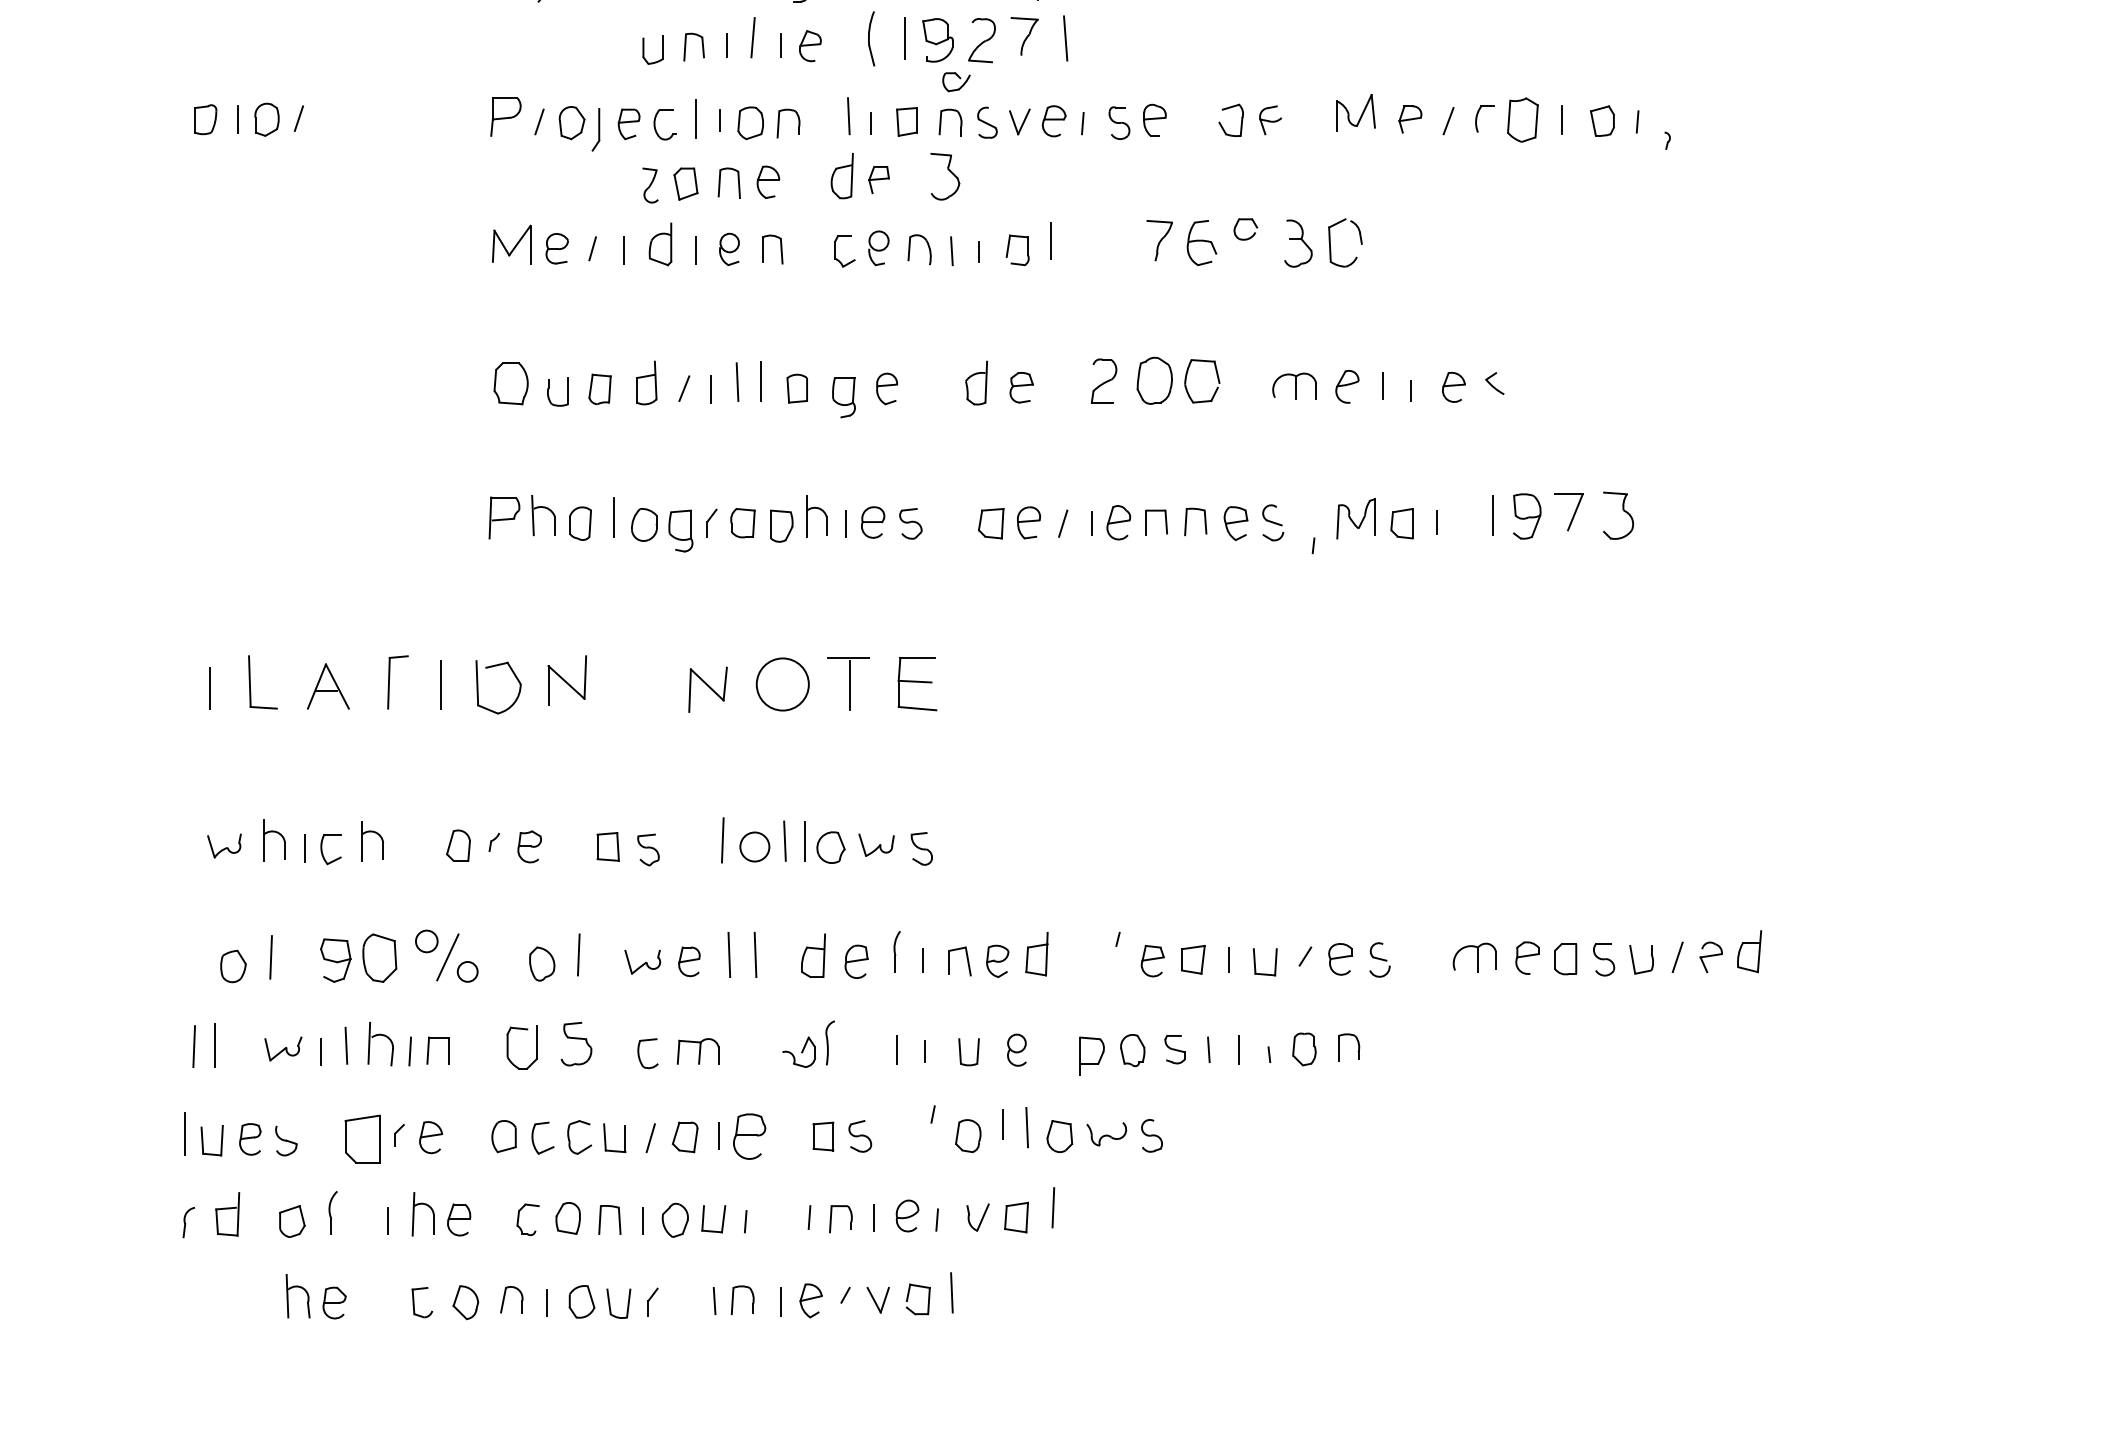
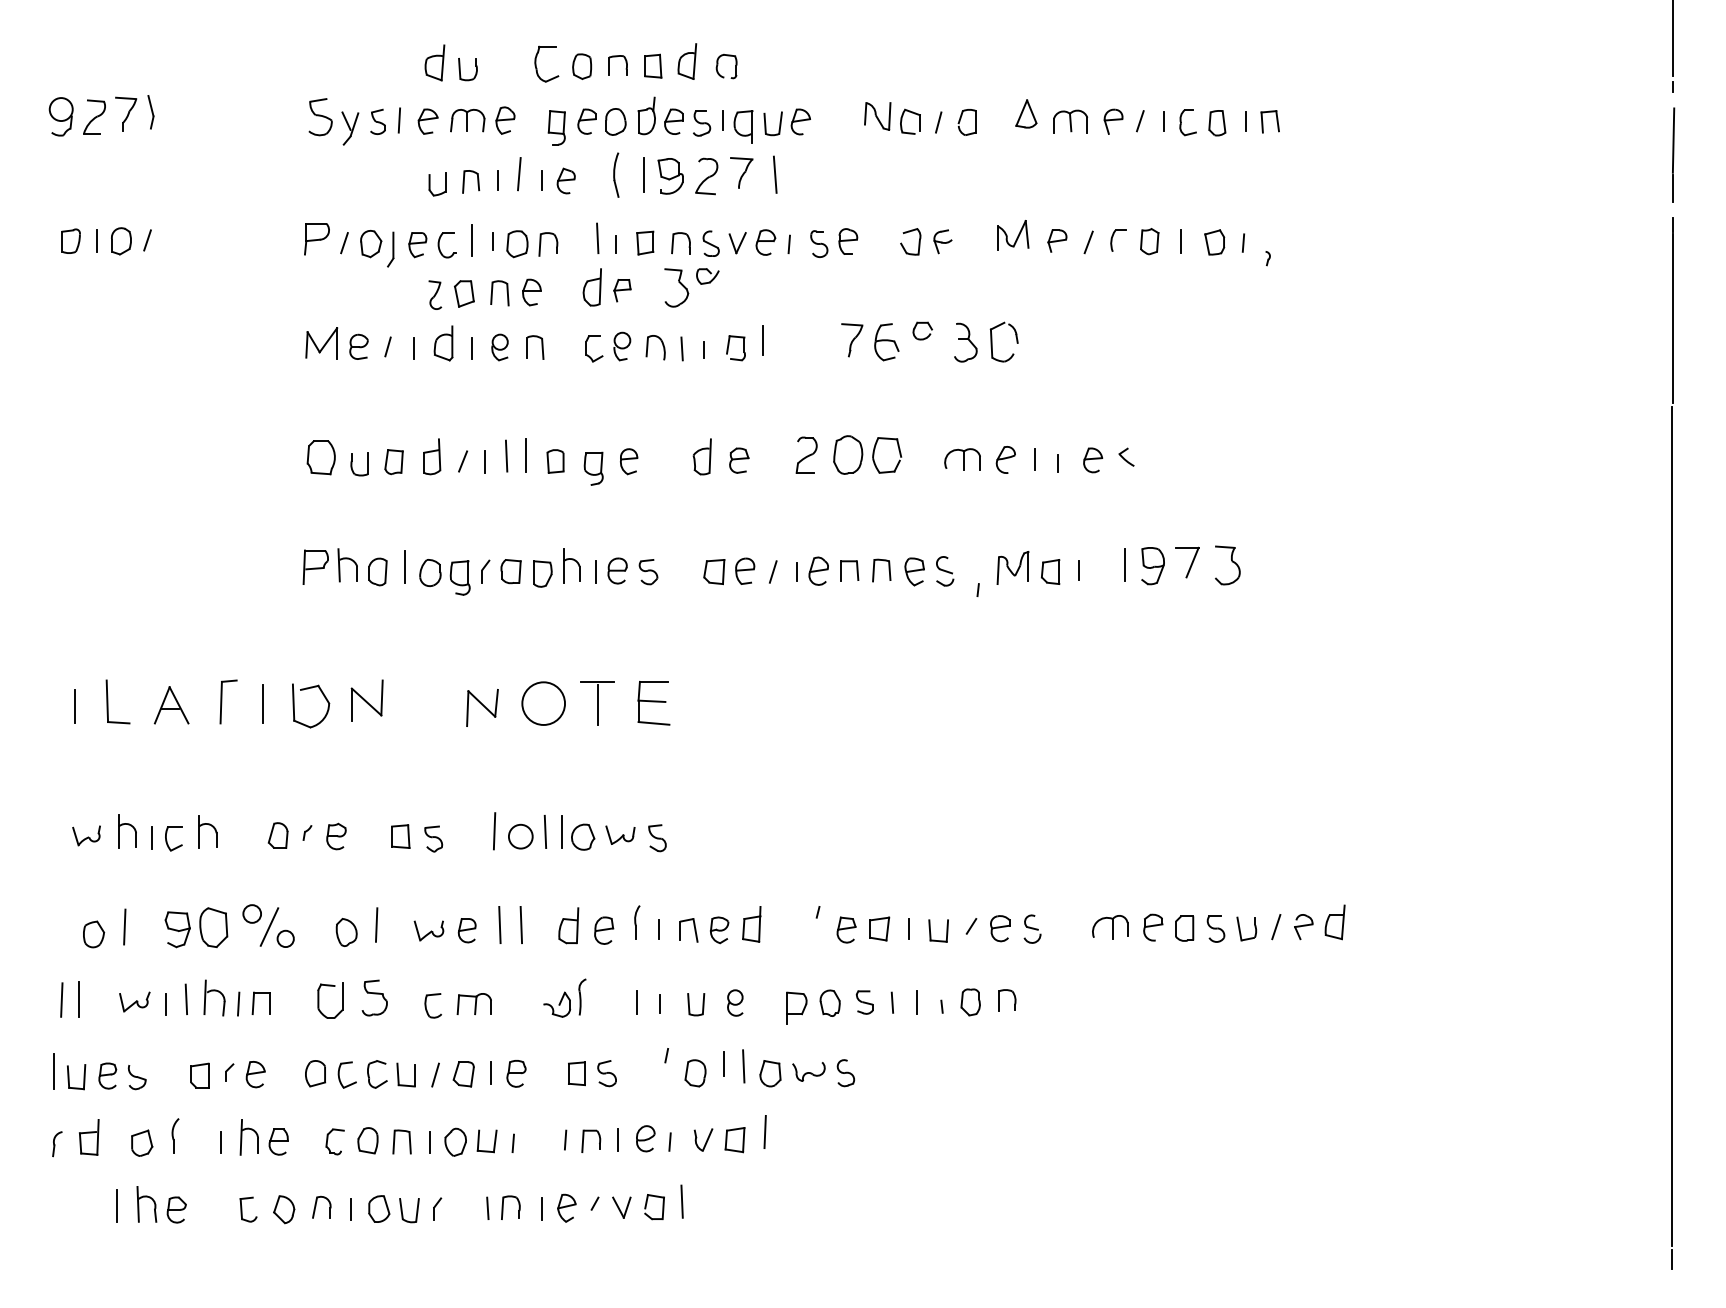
part: (956, 82) -> (707, 276), moved
part: (1522, 119) -> (1149, 241), size x0.71
part: (749, 1136) -> (516, 1073), size x0.71
part: (362, 1138) -> (199, 1075), size x0.62
line: (262, 1297) -> (117, 1205), added

